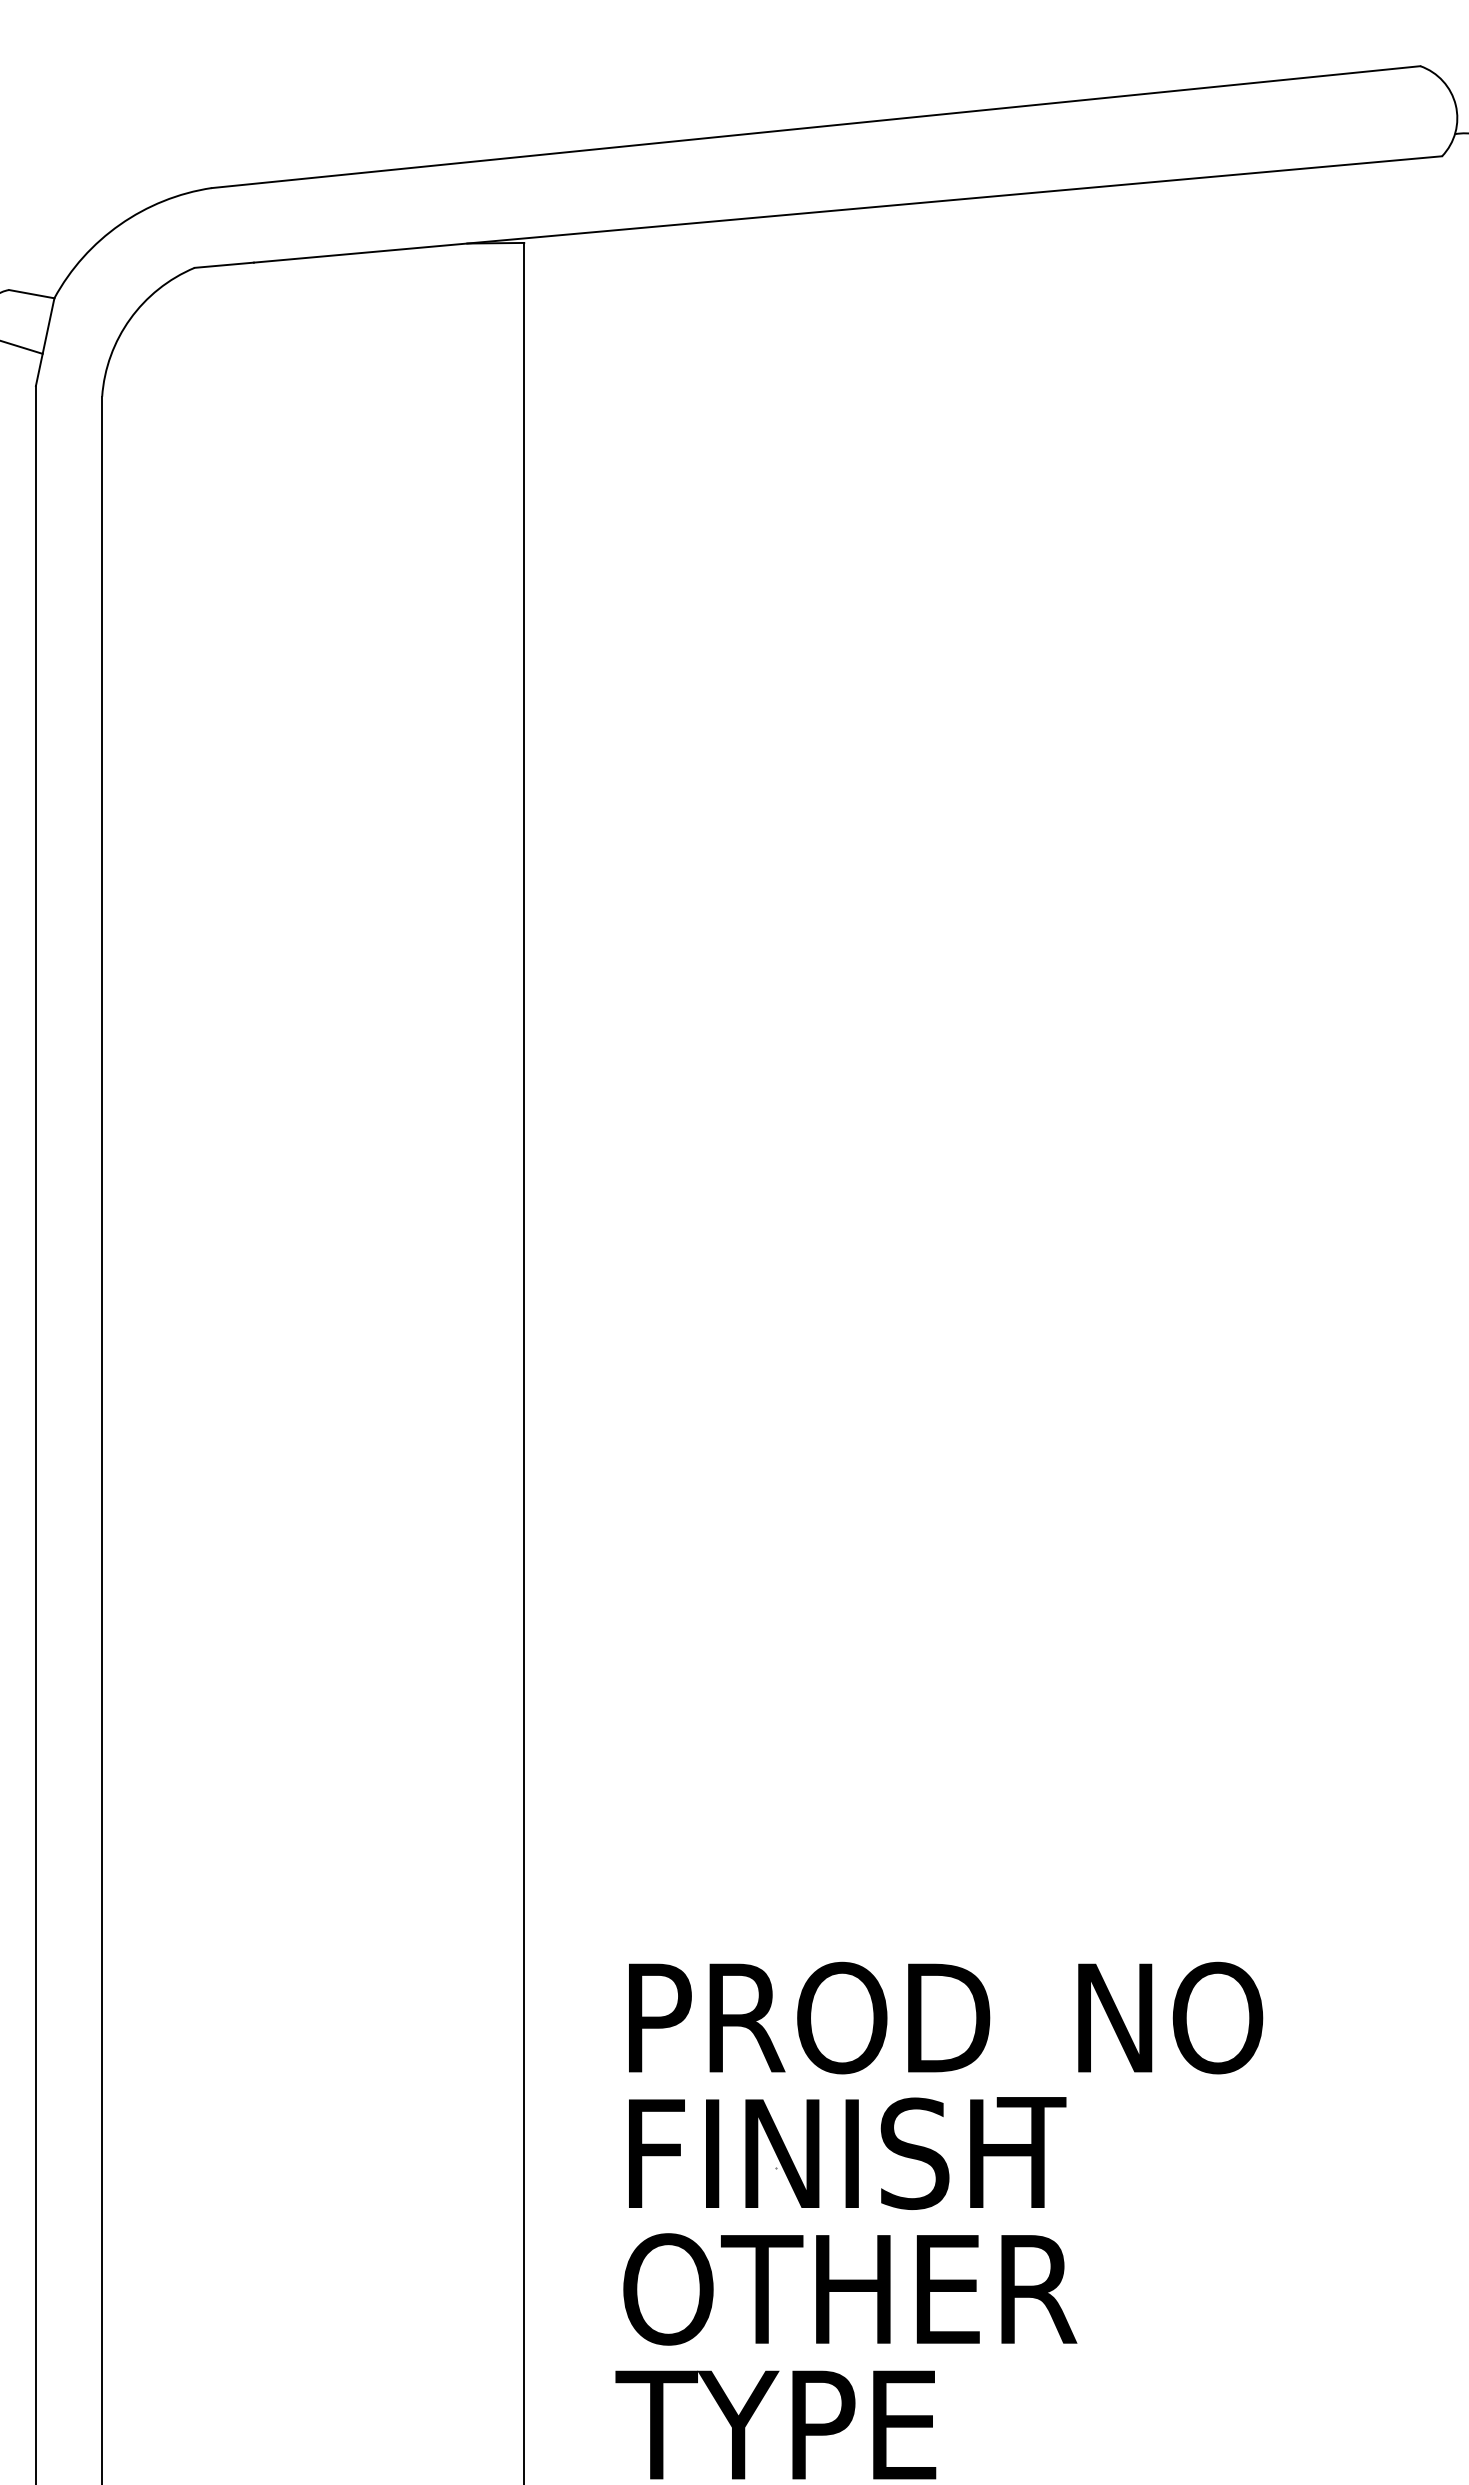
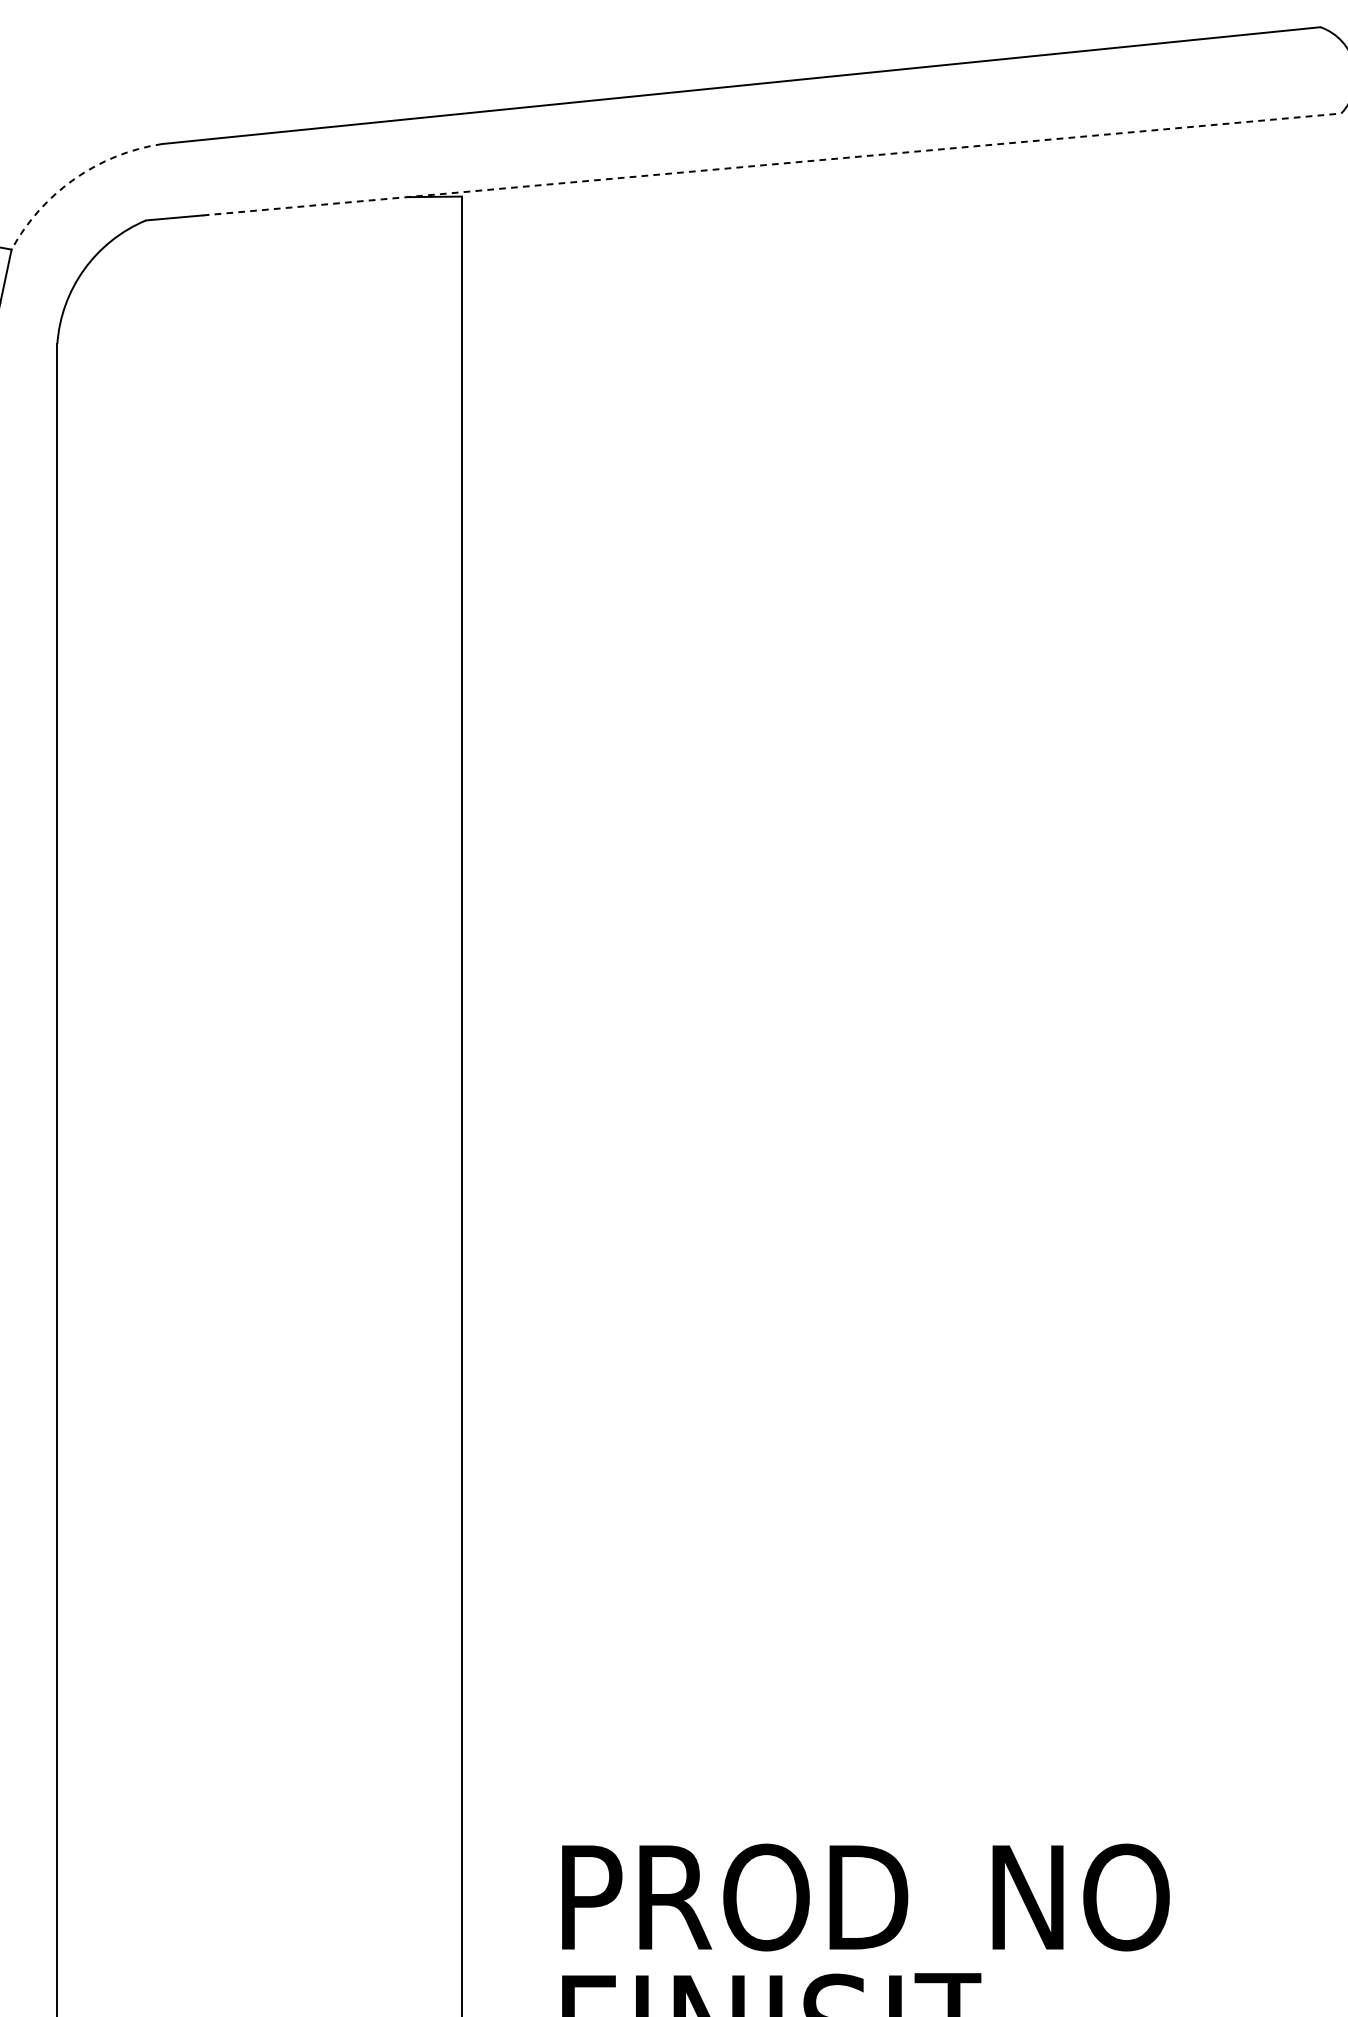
line: (848, 209) -> (772, 164), solid -> dashed
arc: (120, 224) -> (74, 178), solid -> dashed

